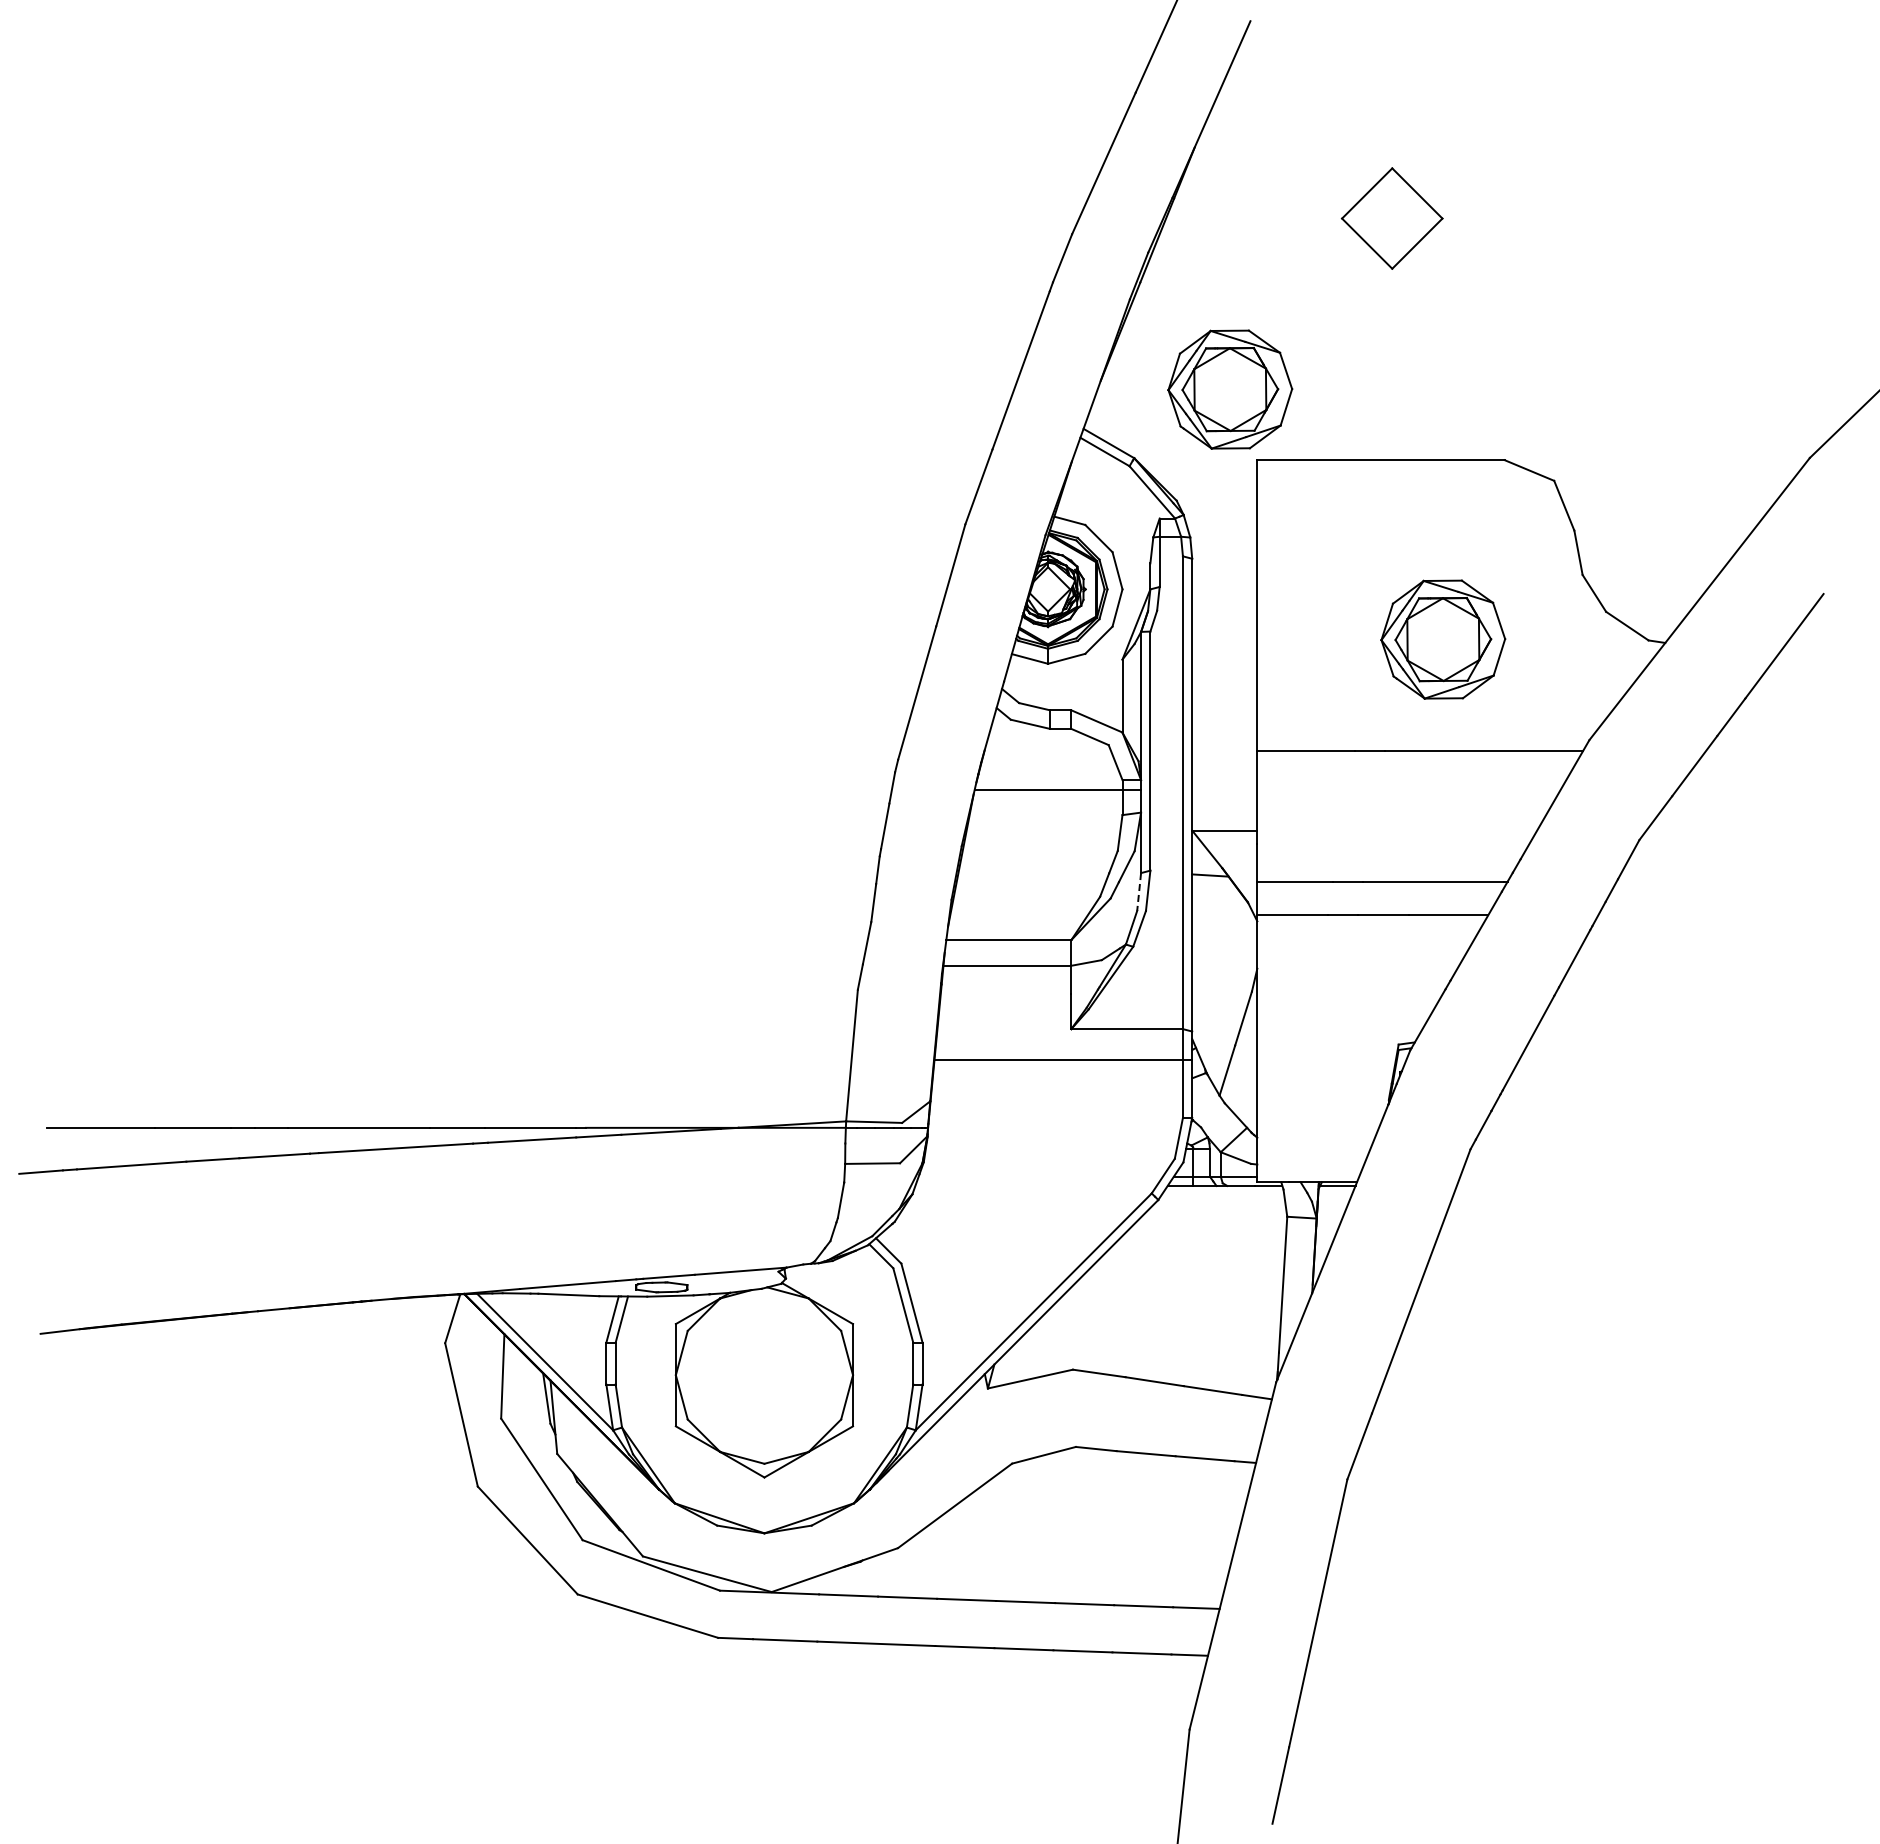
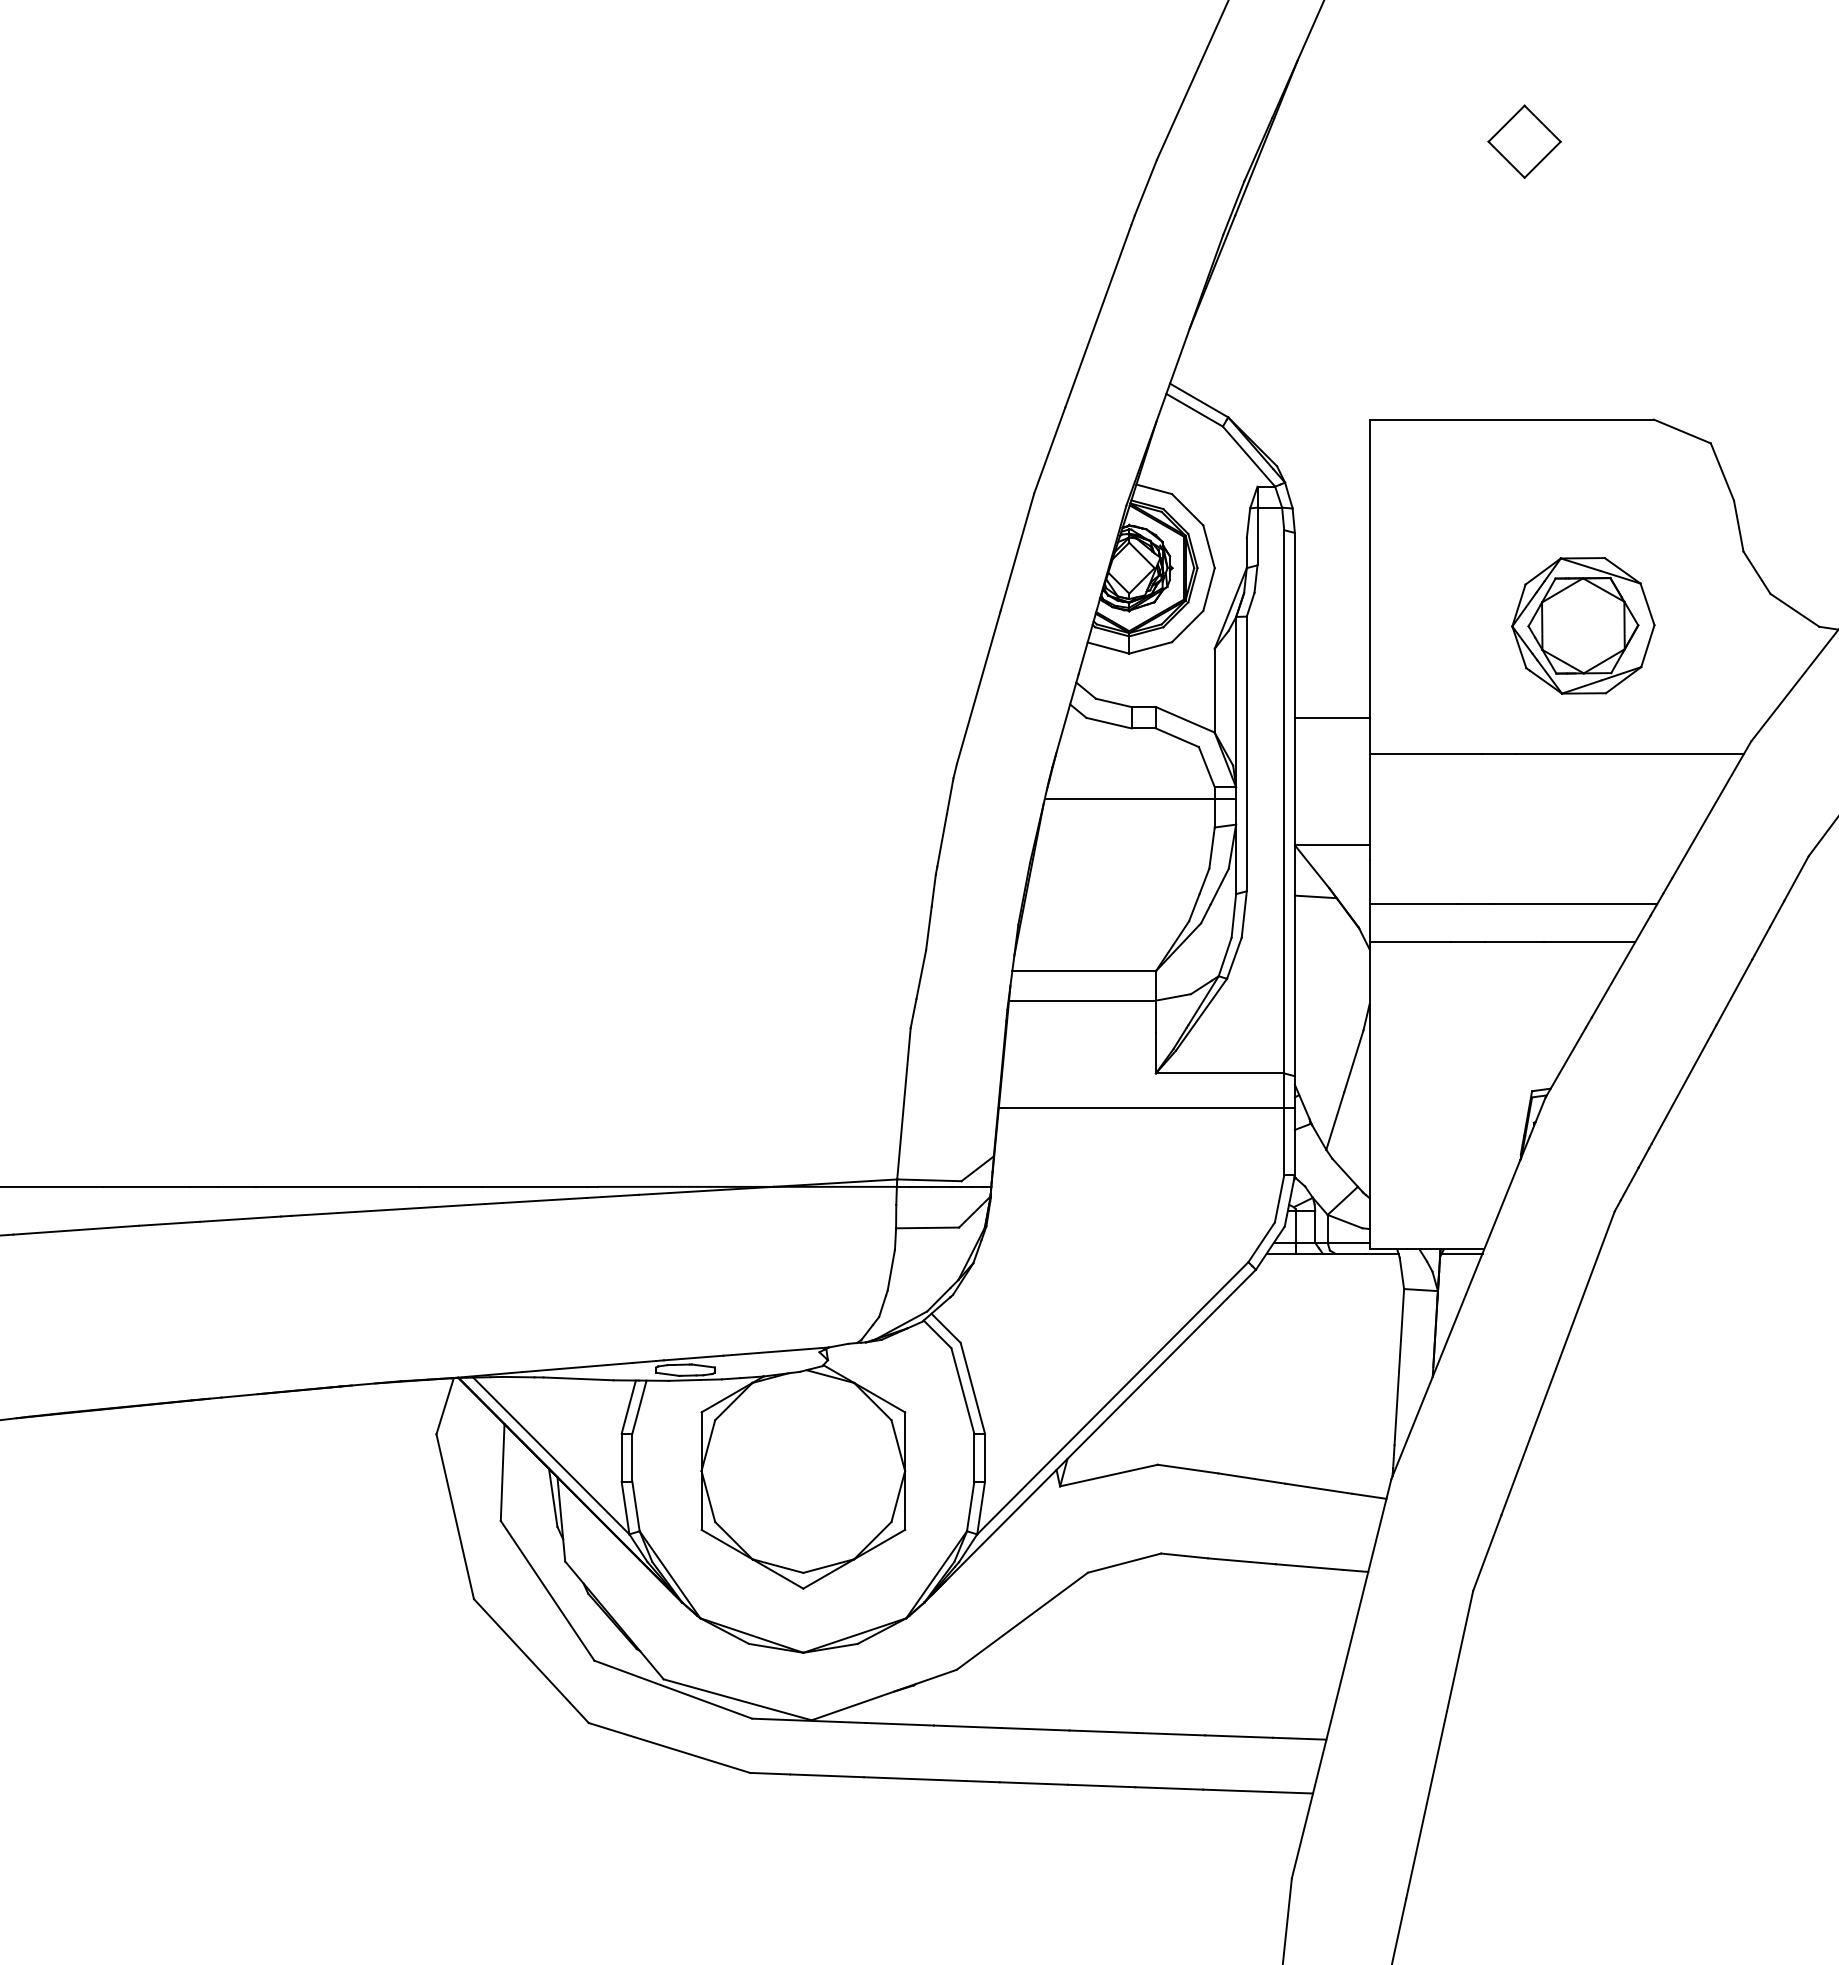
part: (1391, 217) -> (1523, 140), size x0.62
part: (1230, 389) -> (1338, 338), removed
line: (1224, 720) -> (1331, 718), added
line: (1139, 892) -> (1234, 916), dashed -> solid

